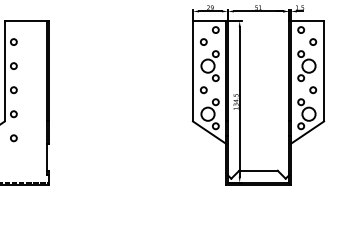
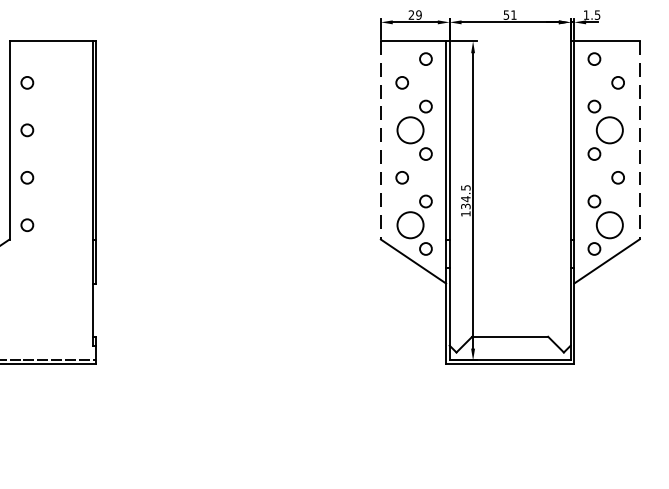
line: (193, 71) -> (381, 140), solid -> dashed
line: (324, 71) -> (640, 140), solid -> dashed
circle: (13, 138) -> (26, 273), removed

